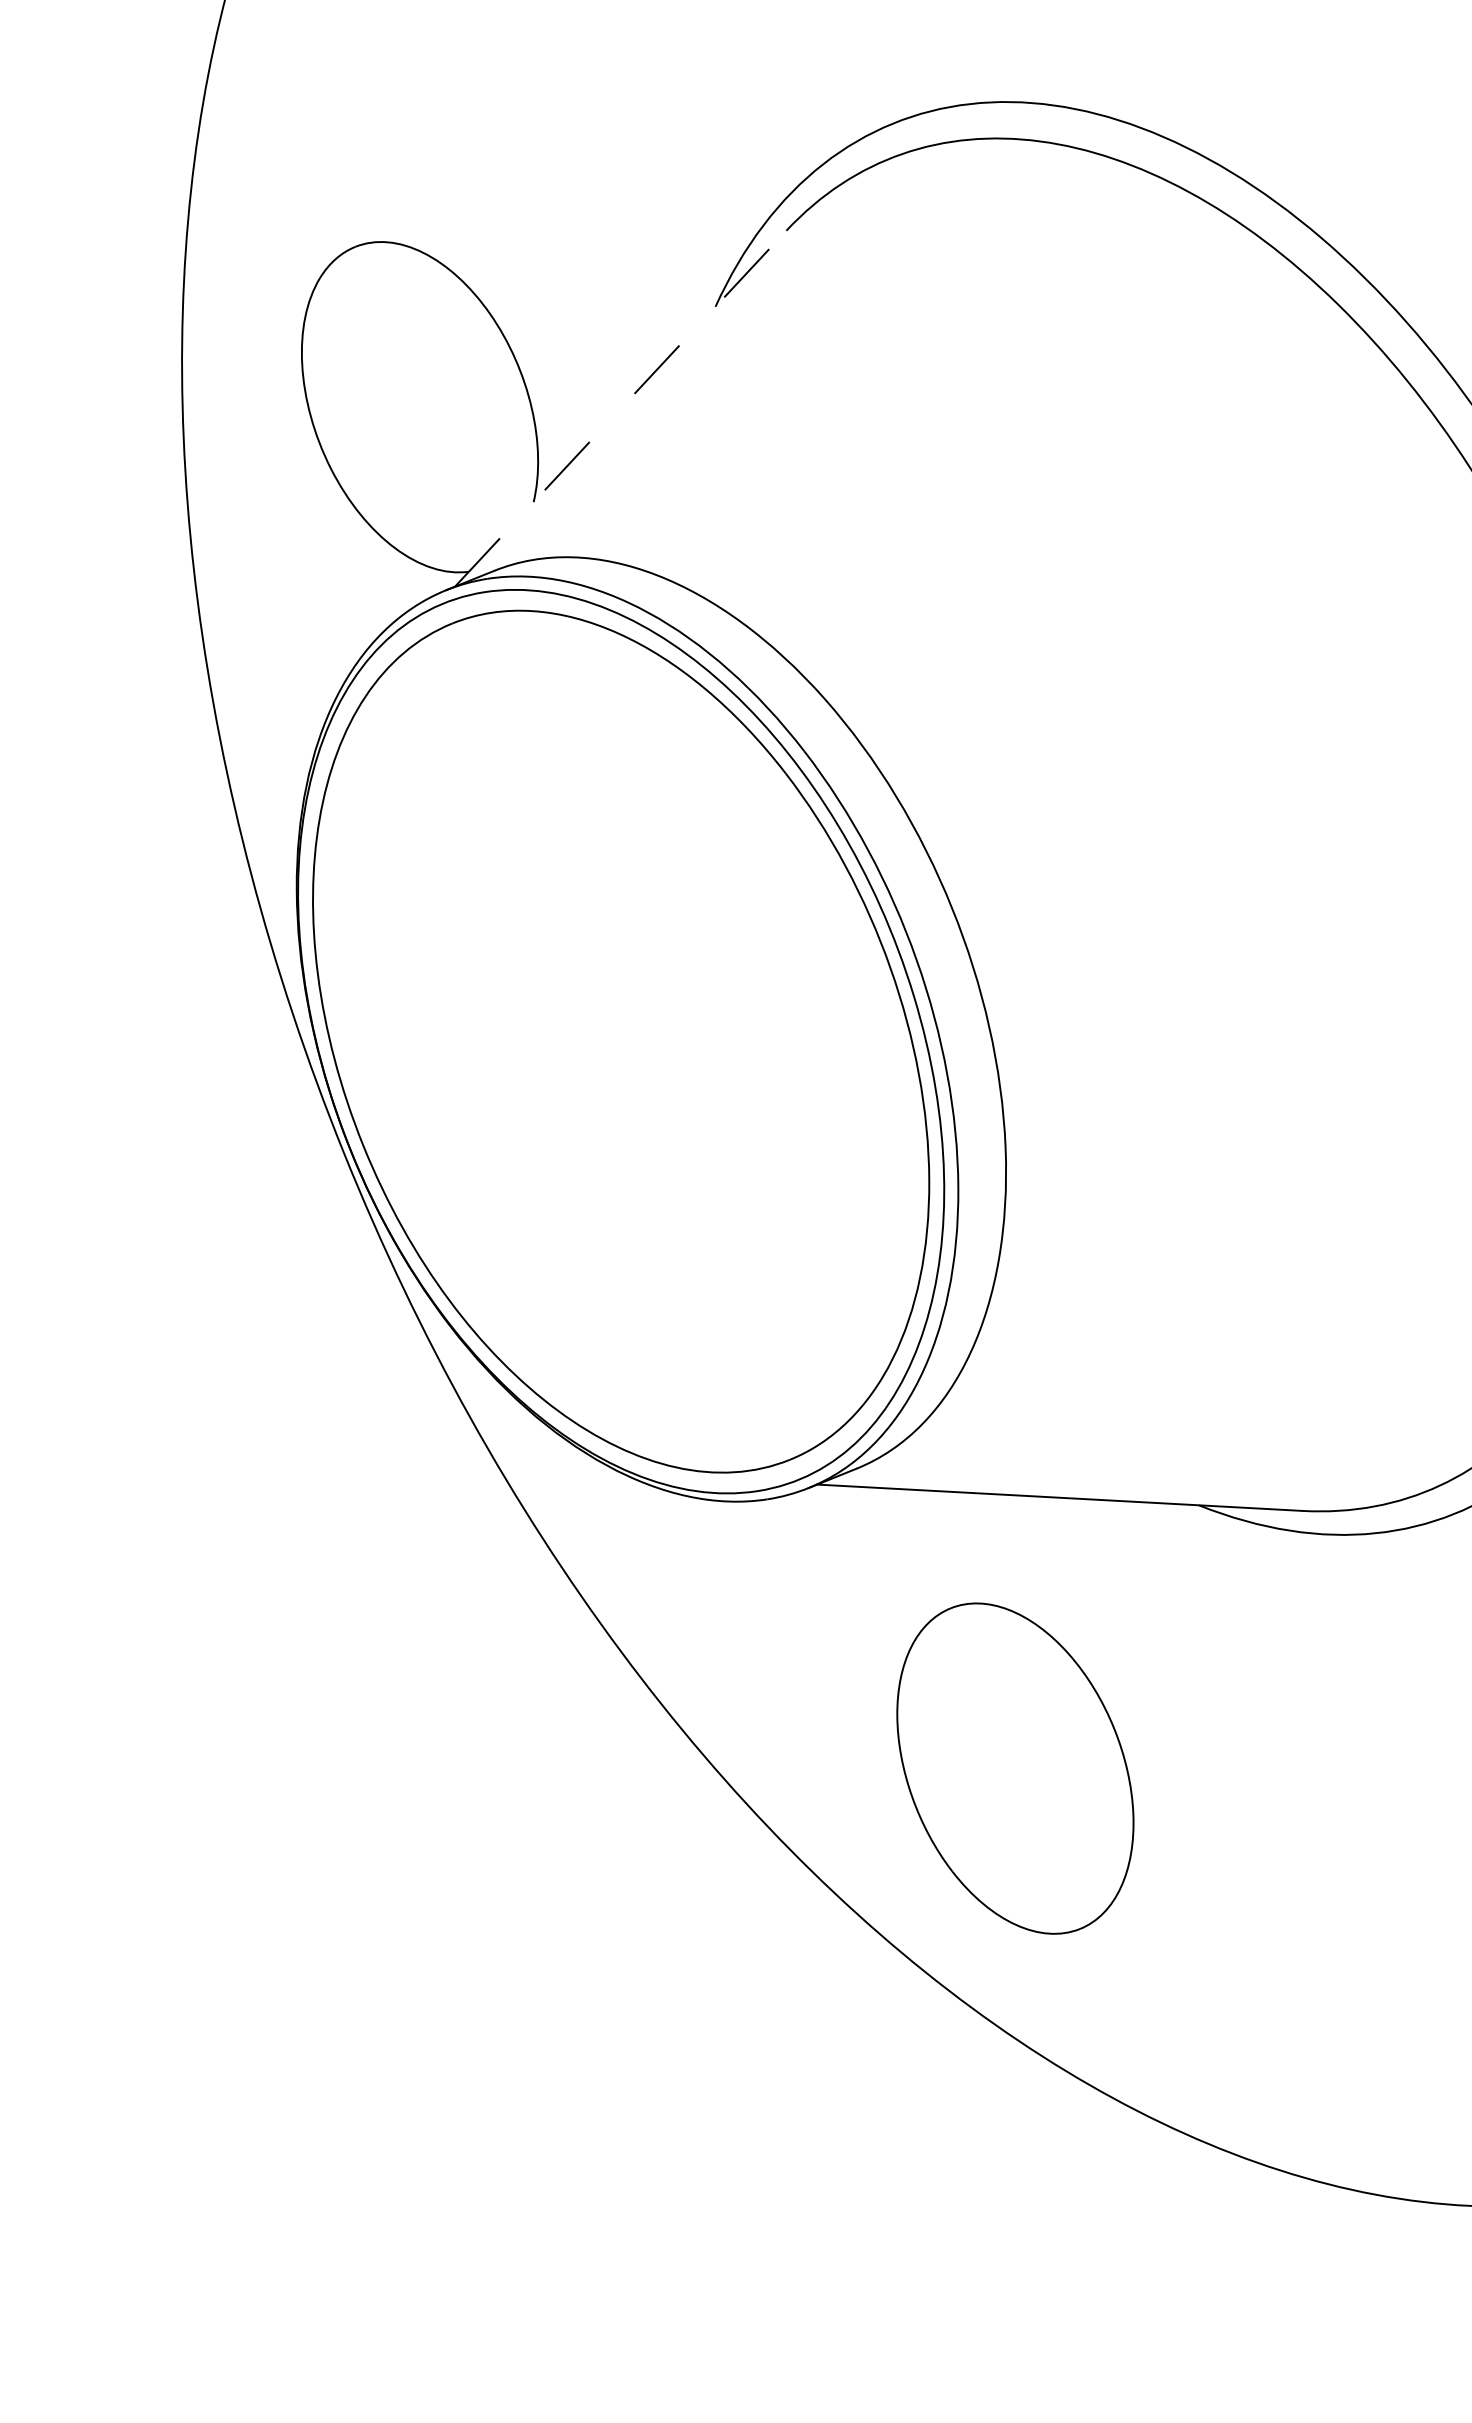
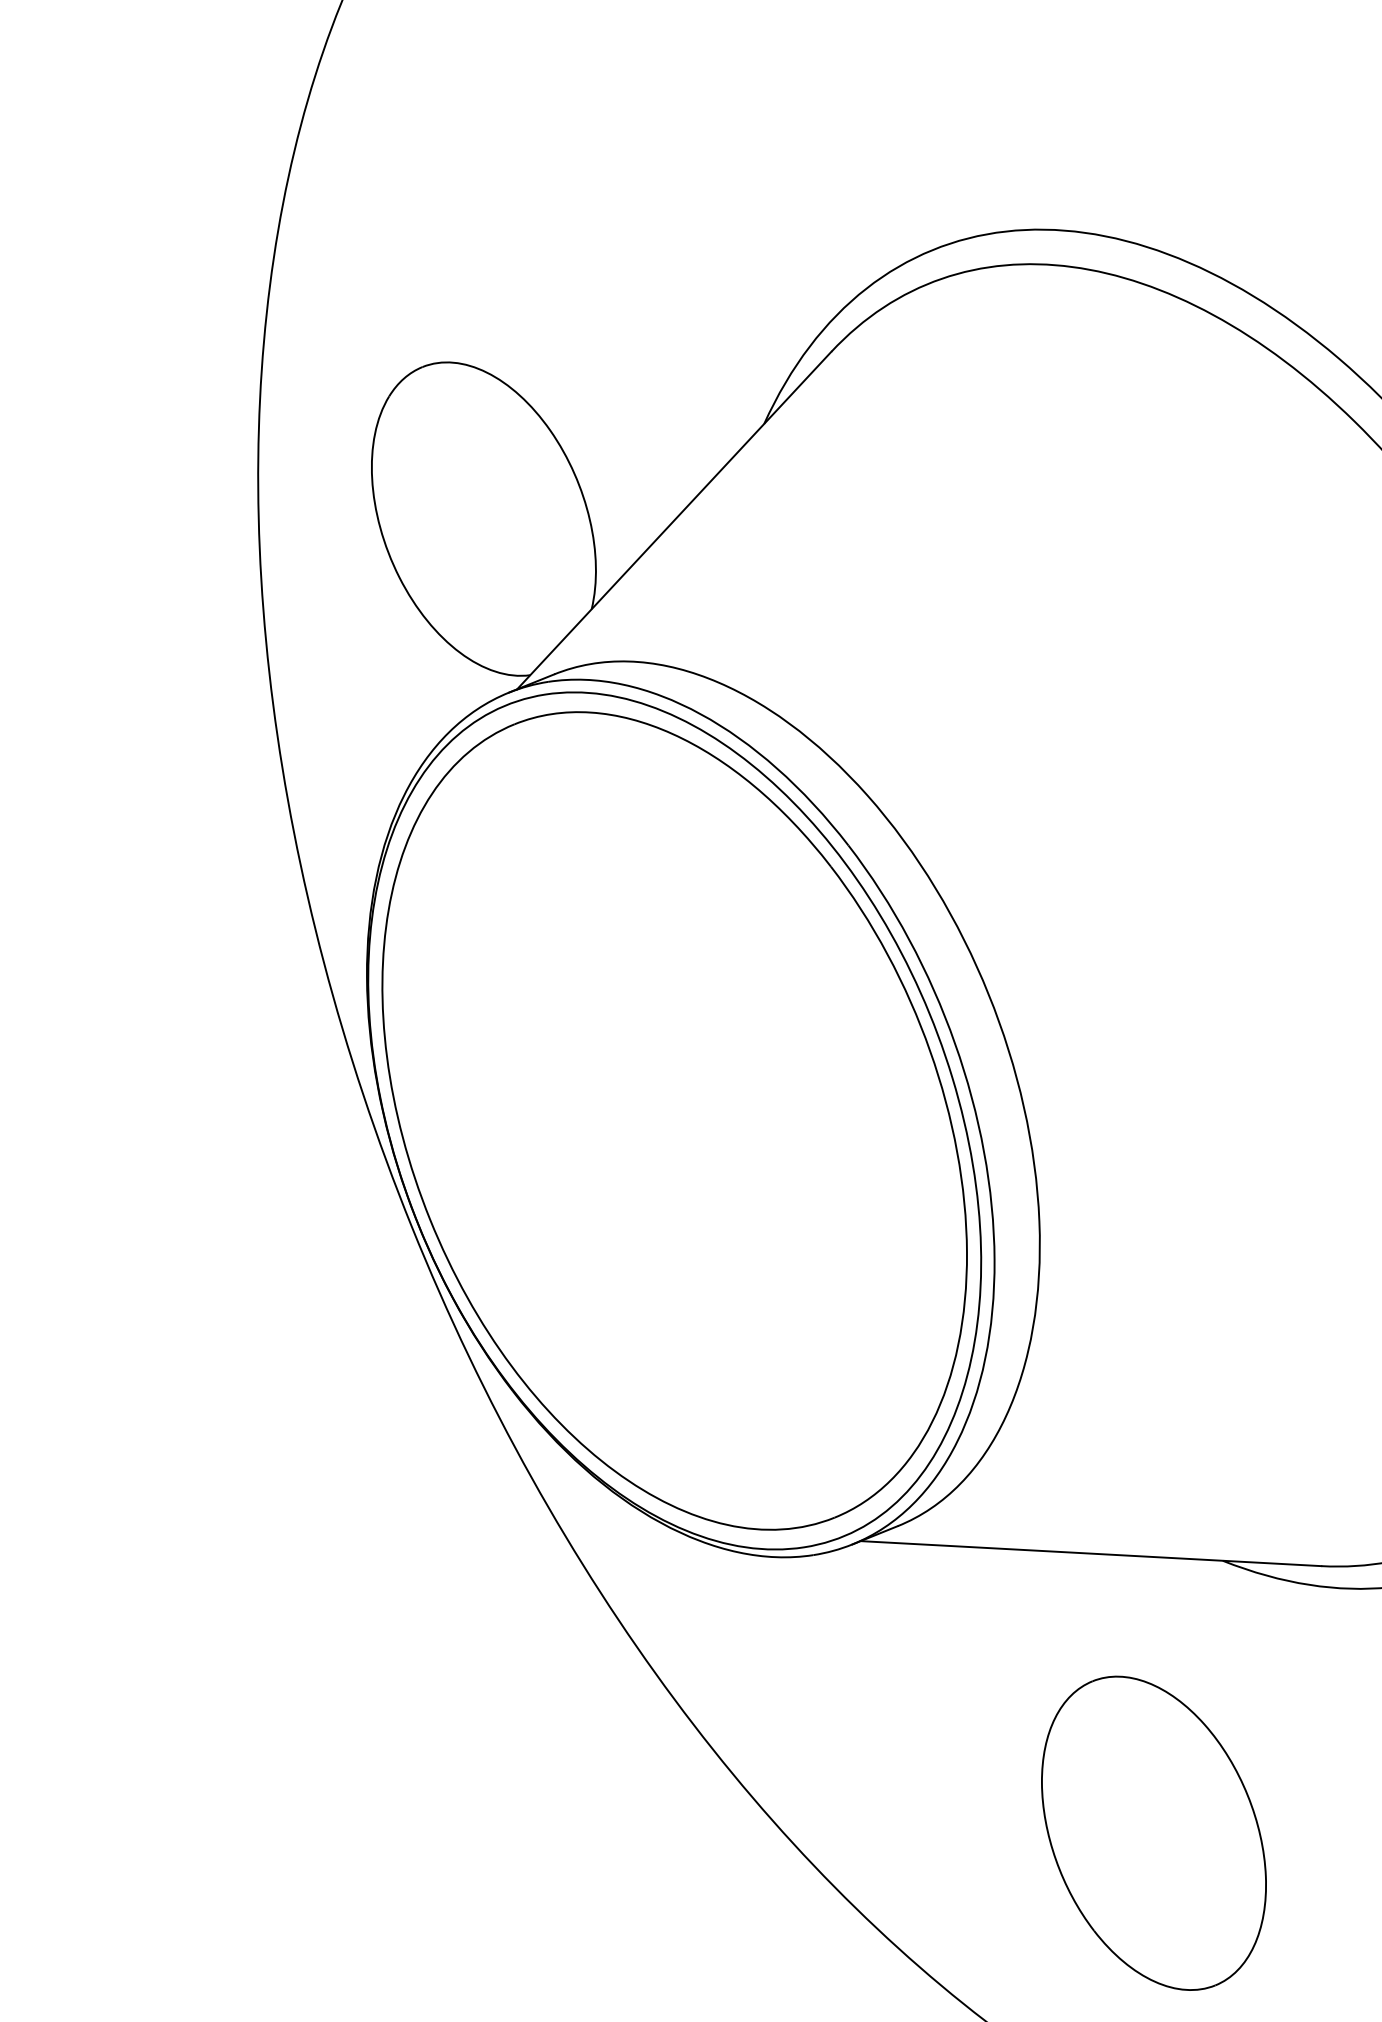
line: (621, 408) -> (675, 520), dashed -> solid
part: (1015, 1768) -> (1154, 1833), moved

